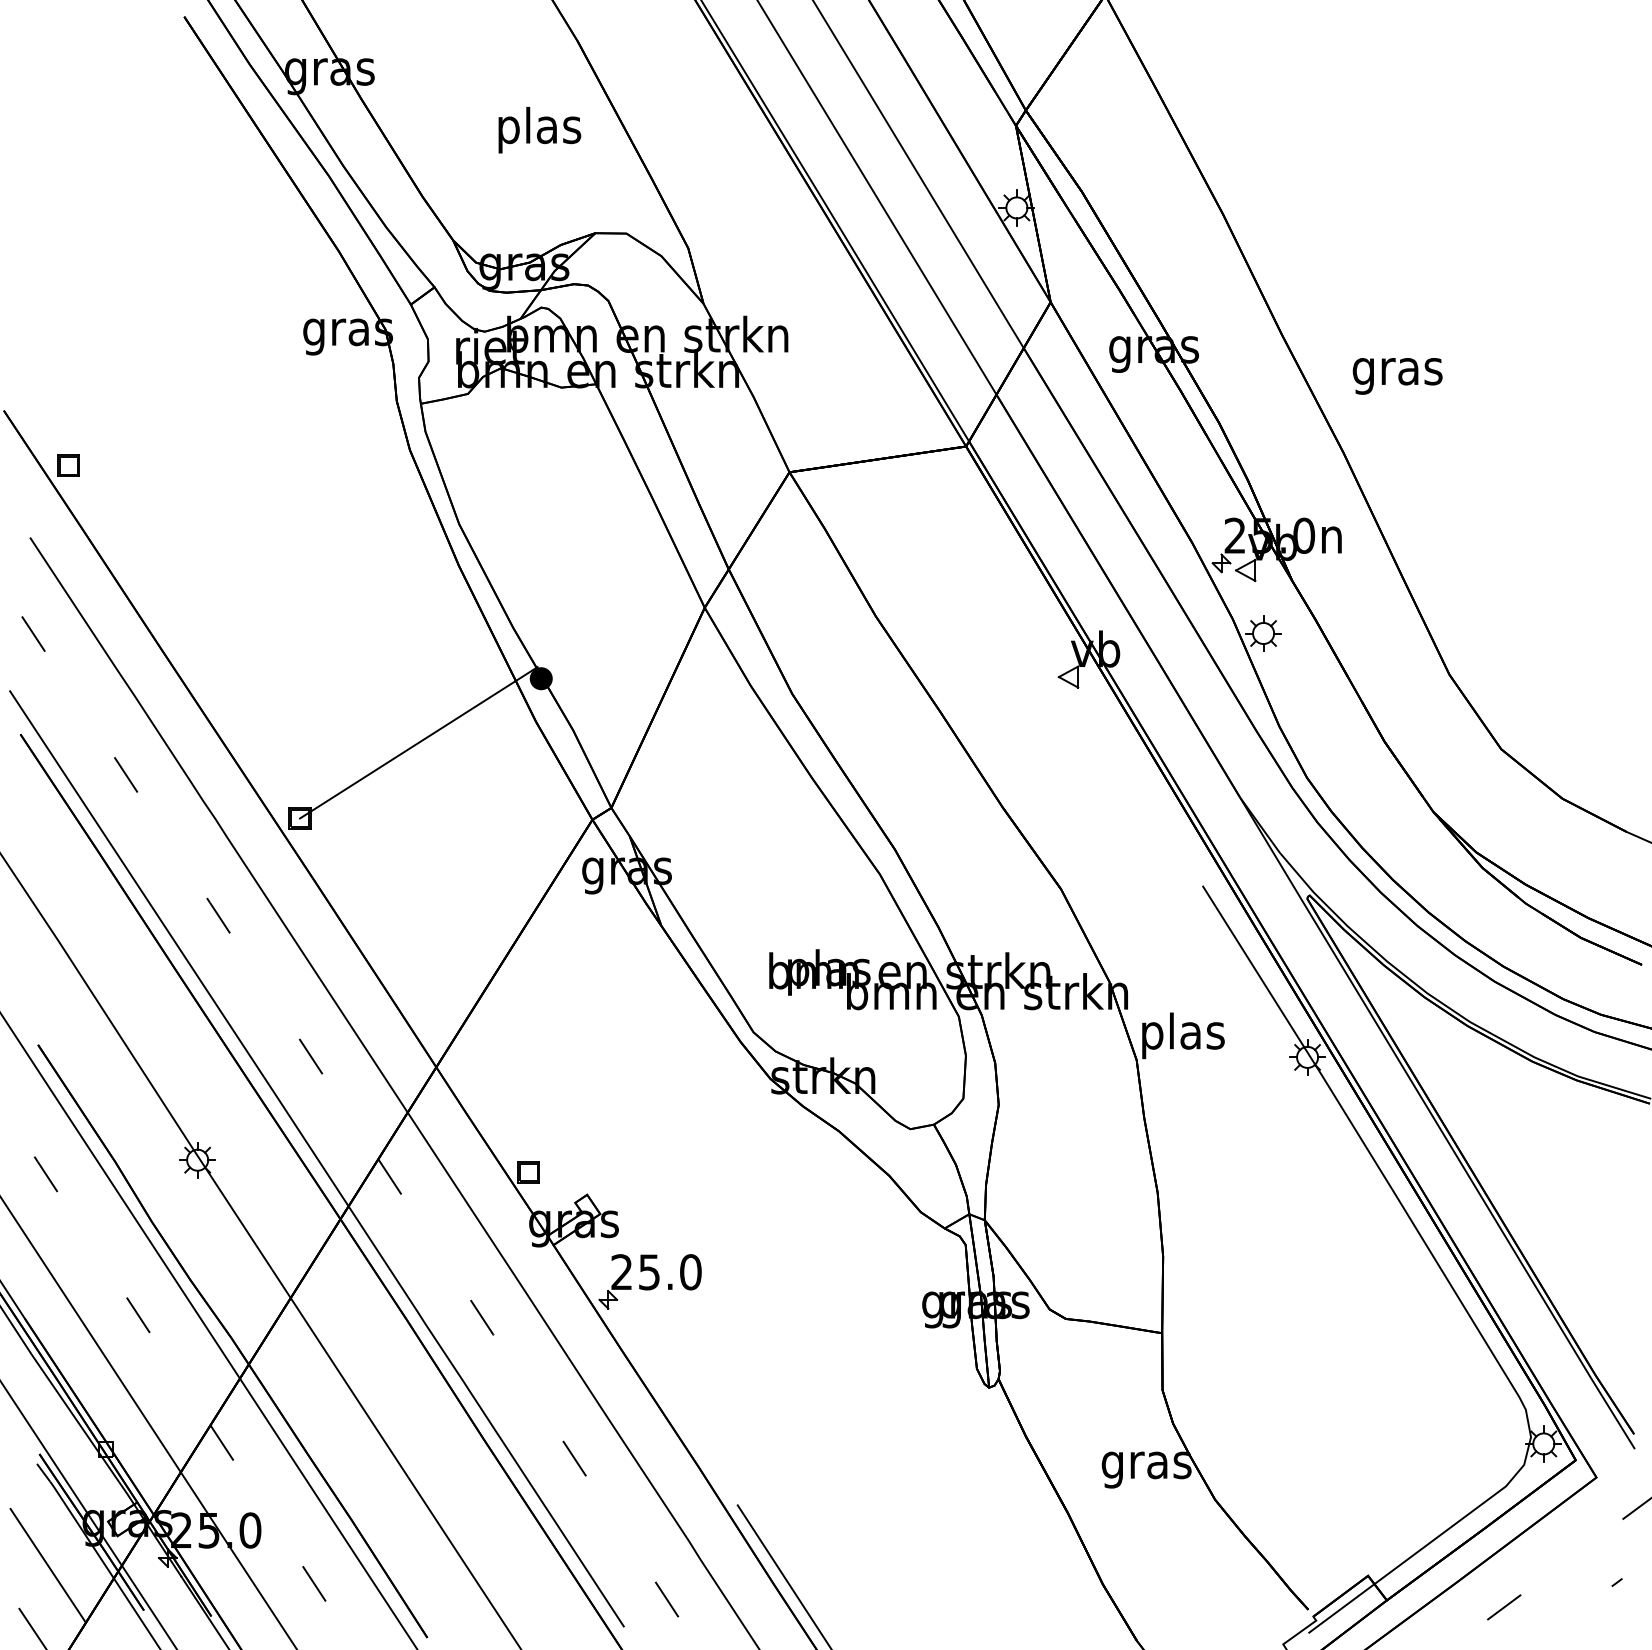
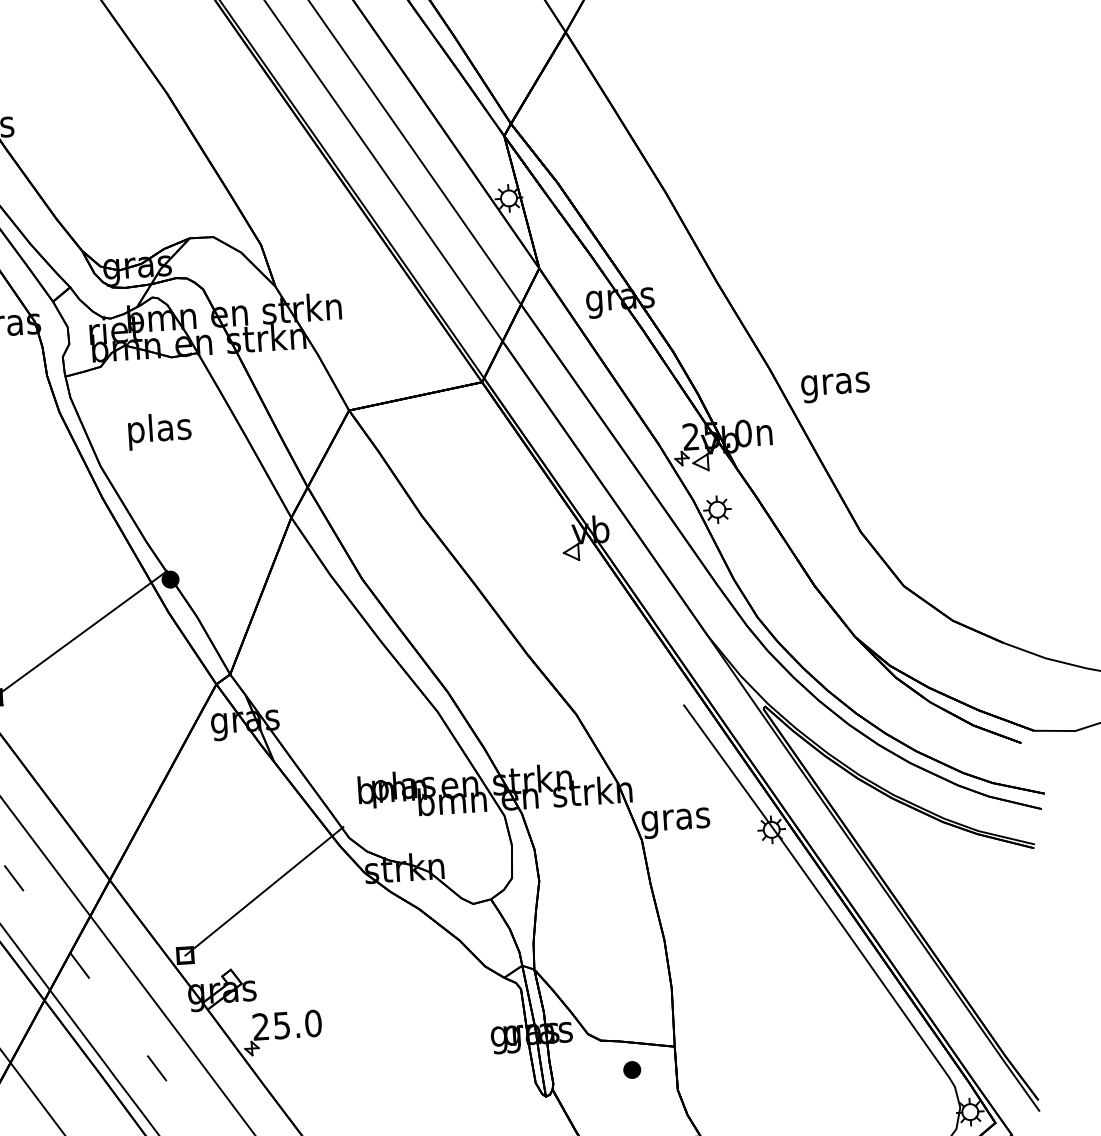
text: (539, 130) -> (159, 431), moved
text: (1397, 376) -> (835, 387), moved
text: (1182, 1035) -> (675, 819), plas -> gras
line: (637, 1094) -> (264, 891), added
part: (1104, 1359) -> (632, 1069), added

